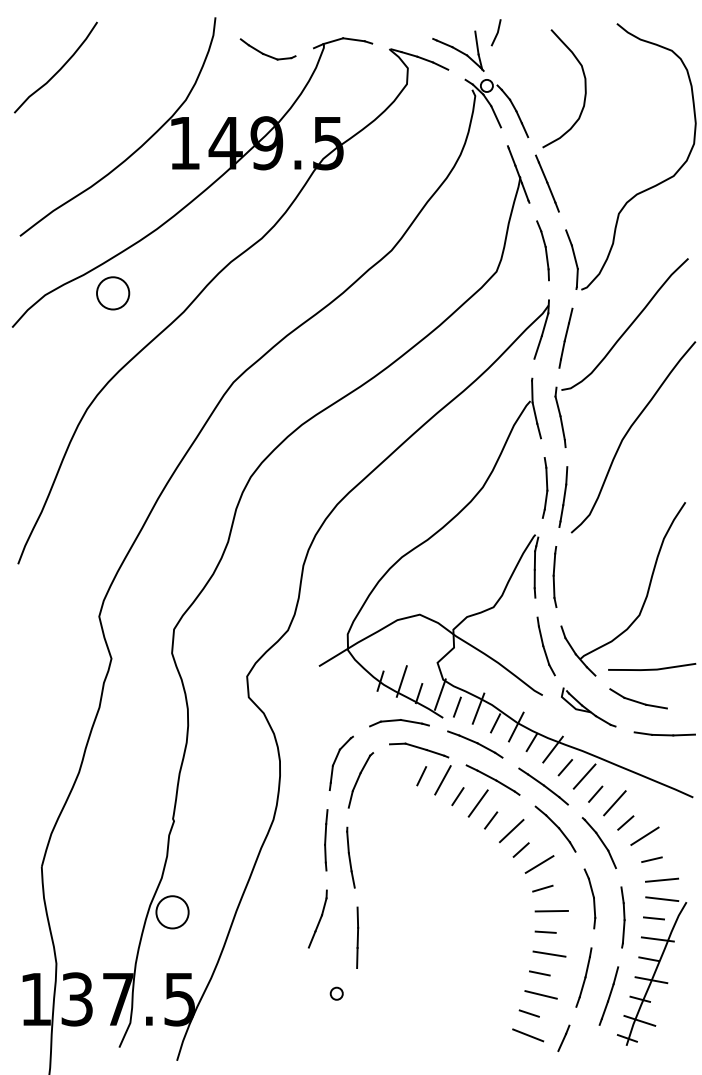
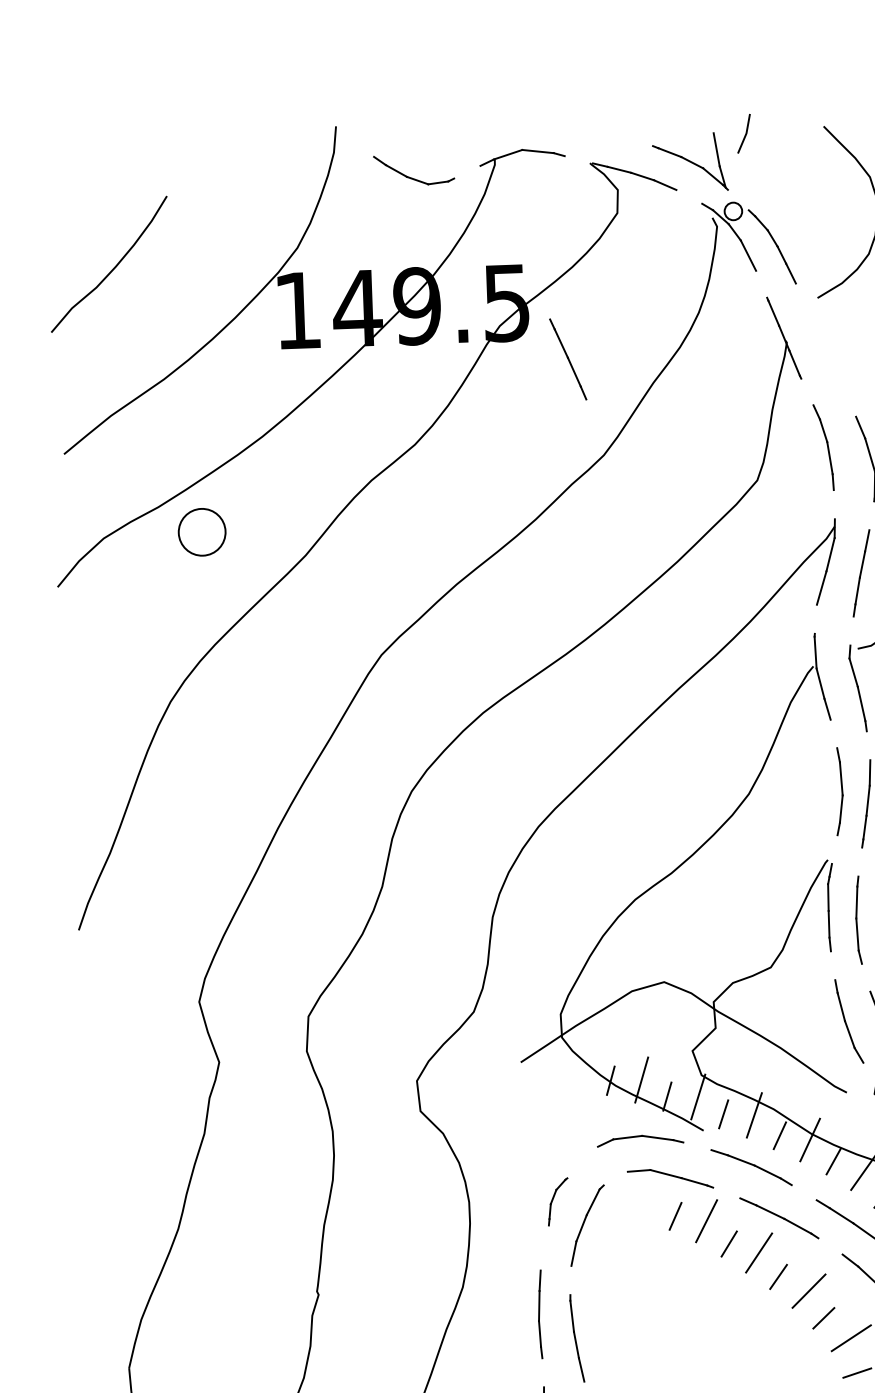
curve: (58, 69) -> (113, 266), moved
line: (547, 183) -> (568, 359), moved
part: (340, 762) -> (557, 1200), size x0.6

